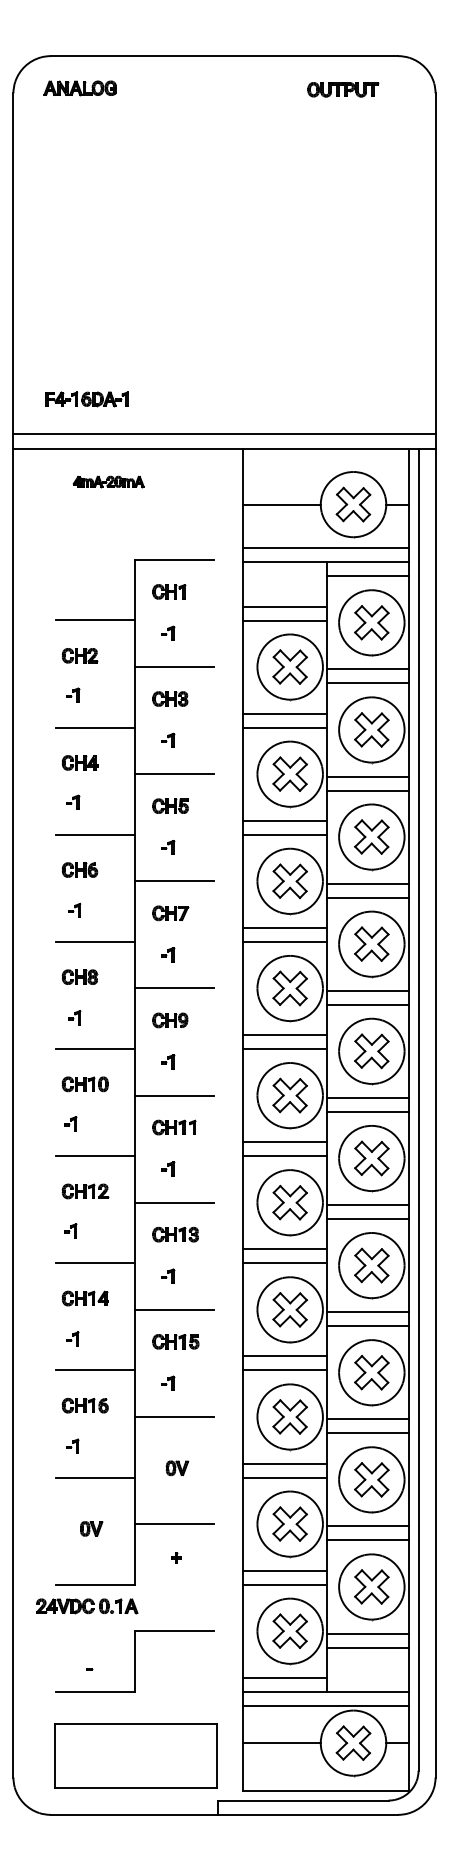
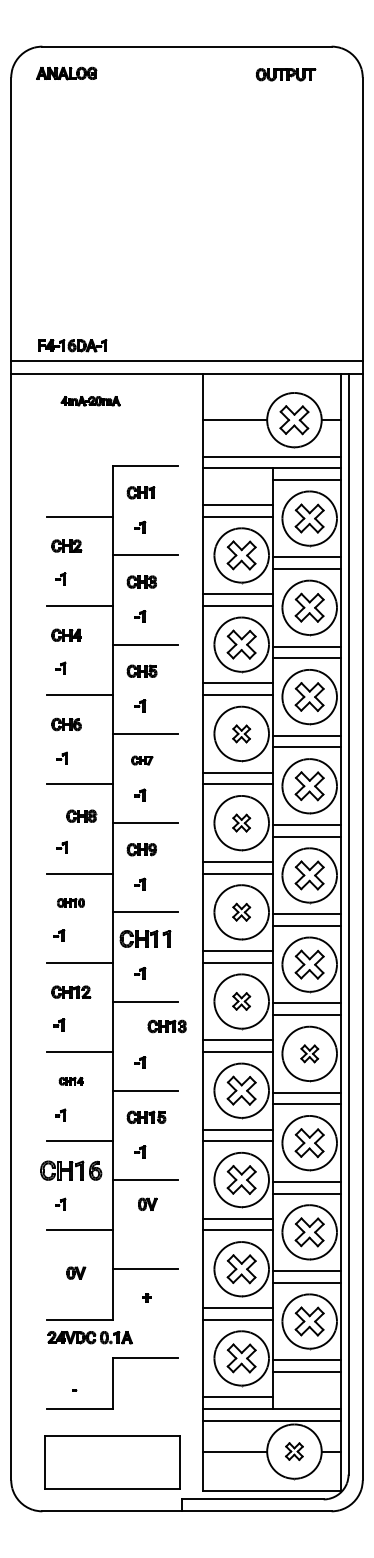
part: (86, 399) -> (72, 345), moved
part: (289, 881) -> (241, 734), size x0.6
part: (170, 913) -> (142, 760), size x0.7
part: (79, 976) -> (81, 815), moved
part: (289, 988) -> (241, 823), size x0.6
part: (84, 1084) -> (70, 903), size x0.7
part: (289, 1095) -> (241, 912), size x0.6
part: (174, 1127) -> (145, 938), size x1.4
part: (289, 1202) -> (241, 1001), size x0.6
part: (175, 1234) -> (167, 1026), moved
part: (371, 1265) -> (309, 1053), size x0.6
part: (84, 1298) -> (70, 1081), size x0.6
part: (84, 1405) -> (70, 1170), size x1.6
part: (177, 1468) -> (147, 1204), moved
part: (87, 1606) -> (90, 1337), moved
part: (353, 1742) -> (294, 1451), size x0.6

